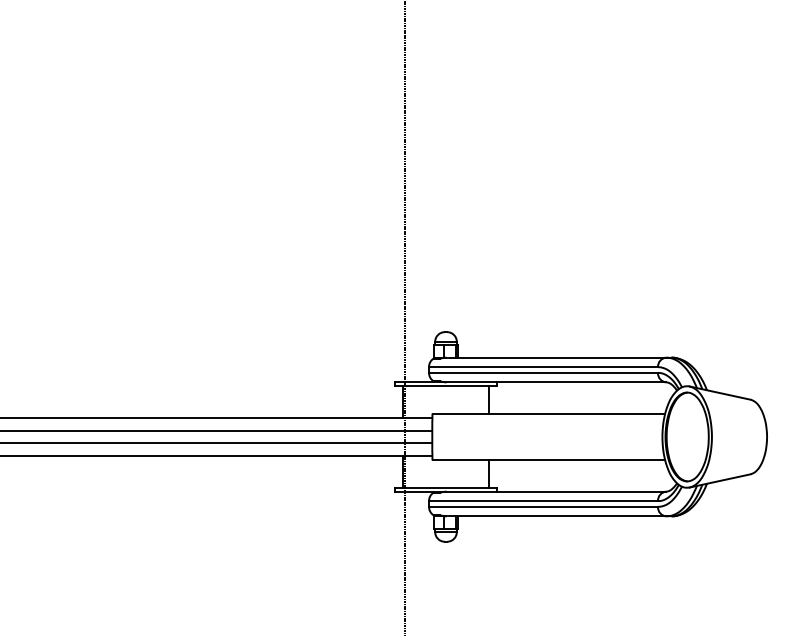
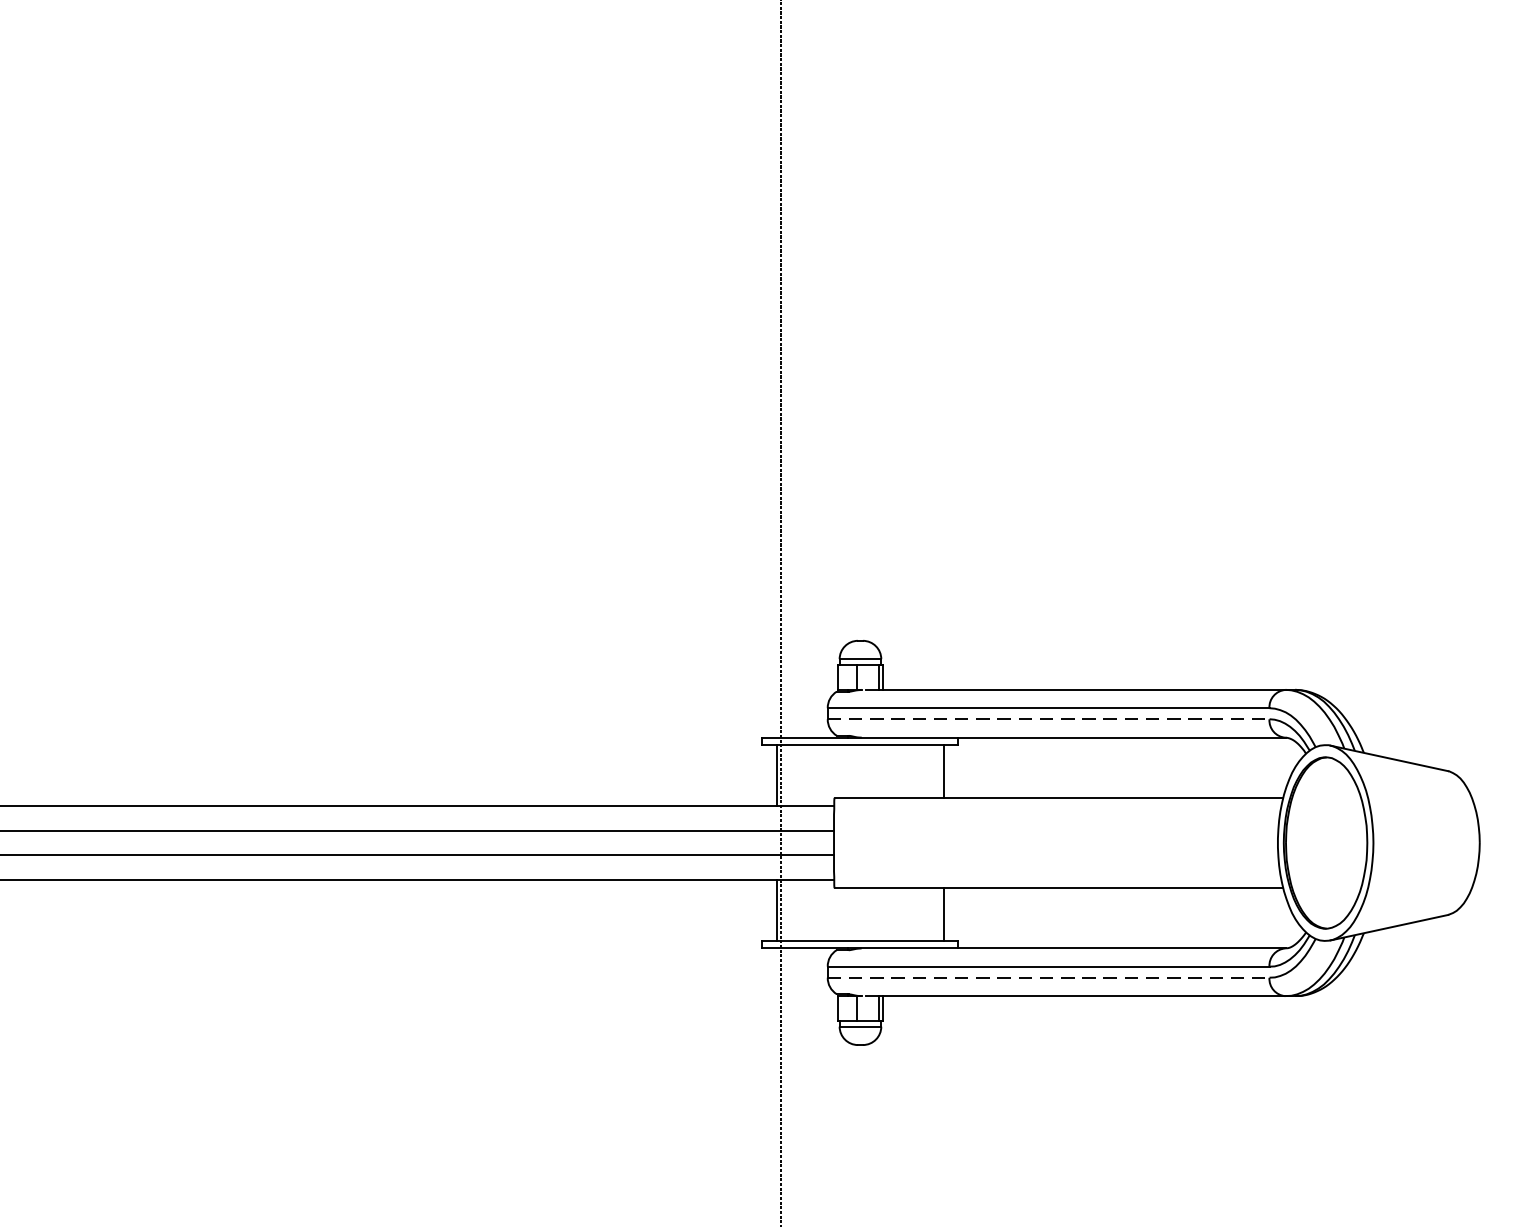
line: (543, 372) -> (1048, 718), solid -> dashed
line: (543, 506) -> (1048, 977), solid -> dashed

